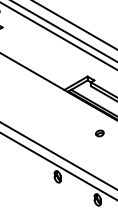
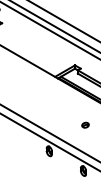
part: (99, 133) -> (85, 125), moved

